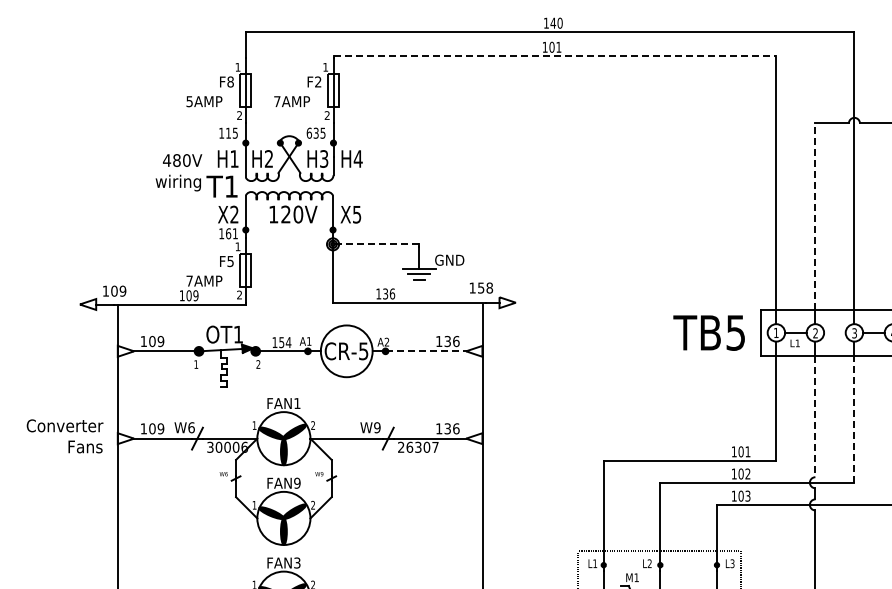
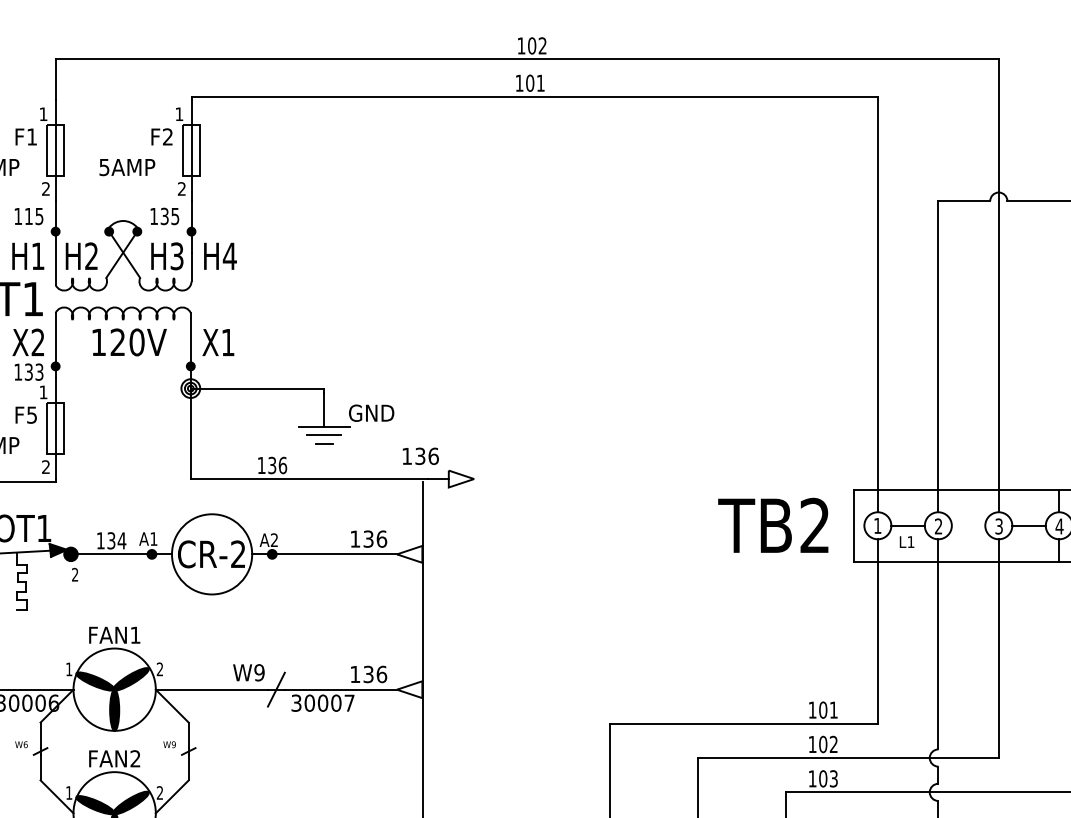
text: (556, 22) -> (537, 44), 140 -> 102
line: (555, 56) -> (535, 97), dashed -> solid
text: (230, 81) -> (31, 136), F8 -> F1
text: (277, 101) -> (104, 167), 7AMP -> 5AMP
text: (309, 132) -> (154, 215), 635 -> 135
text: (357, 214) -> (228, 342), X5 -> X1
line: (815, 216) -> (938, 345), dashed -> solid
text: (231, 233) -> (33, 371), 161 -> 133
line: (375, 244) -> (256, 388), dashed -> solid
text: (485, 287) -> (427, 455), 158 -> 136
text: (735, 332) -> (814, 525), TB5 -> TB2
text: (281, 342) -> (110, 540), 154 -> 134
text: (363, 351) -> (238, 554), CR-5 -> CR-2
line: (426, 351) -> (335, 554), dashed -> solid
line: (815, 416) -> (938, 655), dashed -> solid
line: (854, 418) -> (998, 658), dashed -> solid
text: (409, 446) -> (309, 701), 26307 -> 30007
text: (297, 482) -> (135, 757), FAN9 -> FAN2

